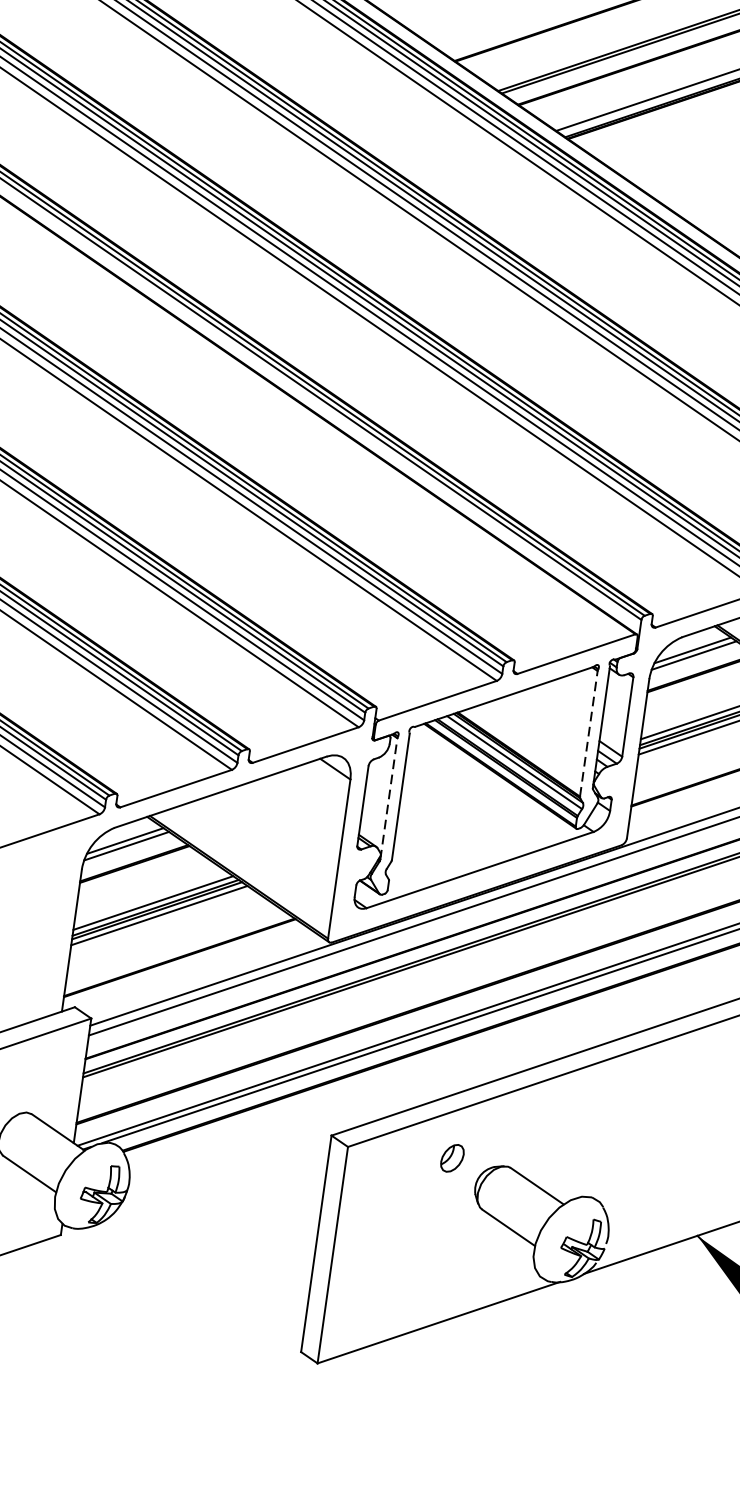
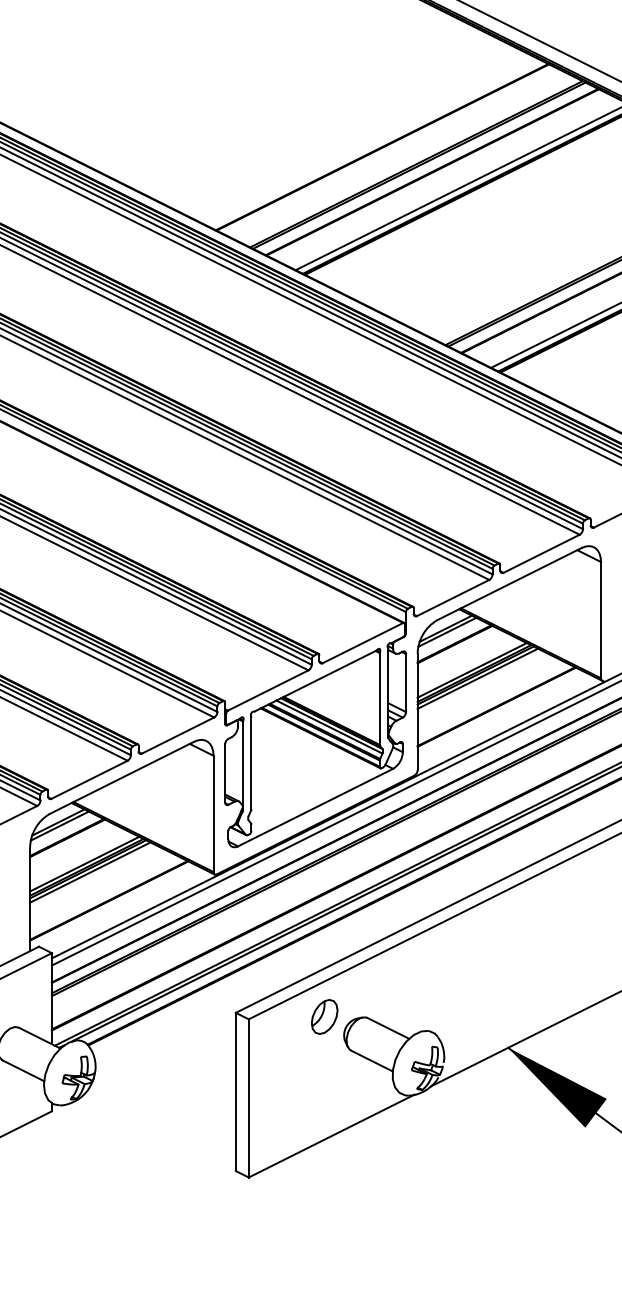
line: (588, 734) -> (379, 699), dashed -> solid
line: (389, 798) -> (243, 765), dashed -> solid
part: (452, 1157) -> (324, 1016), size x1.67

